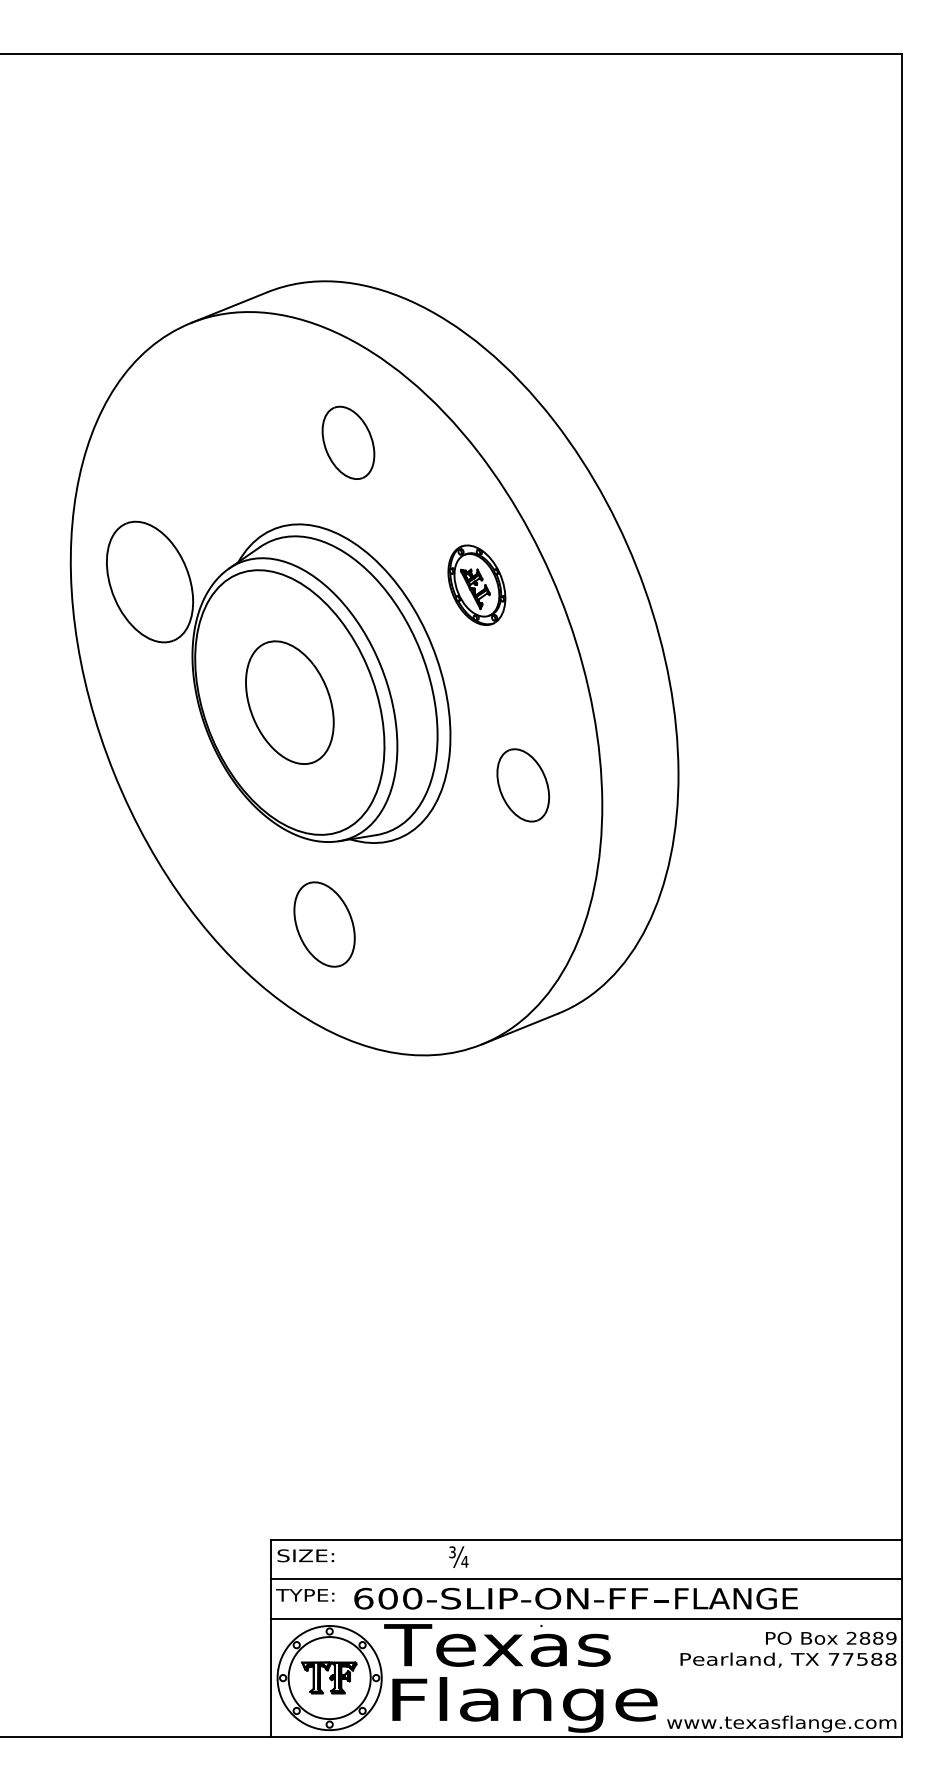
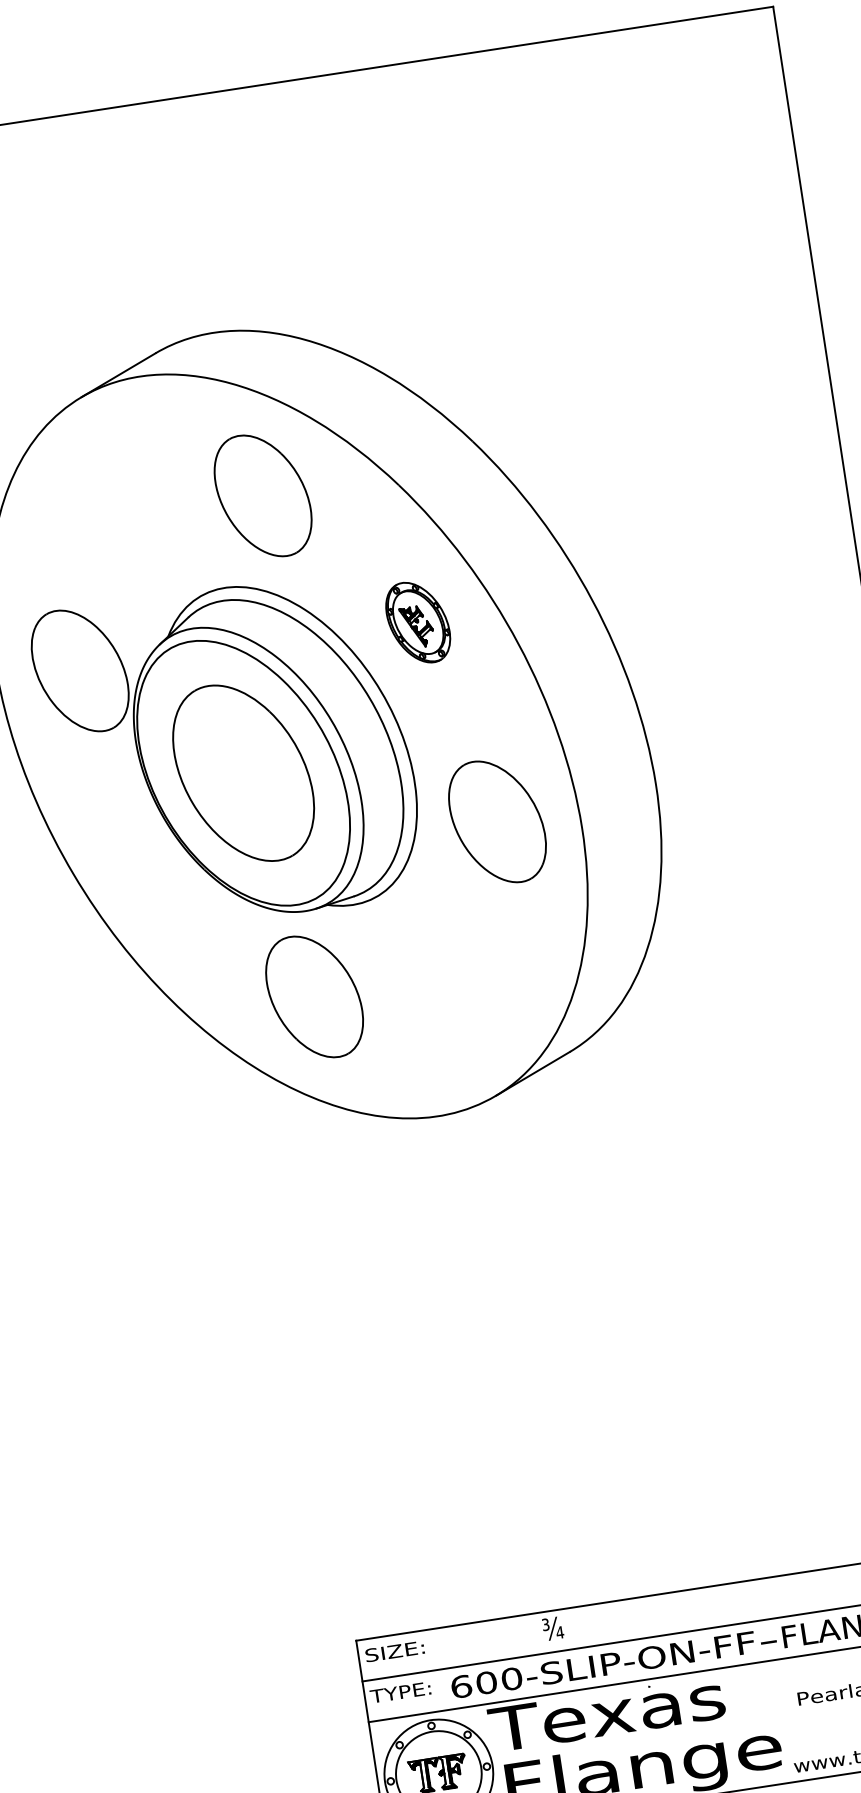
part: (348, 442) -> (263, 495), size x1.67
part: (289, 702) -> (243, 773), size x1.43
part: (523, 785) -> (497, 821), size x1.67
part: (324, 924) -> (314, 996), size x1.43

